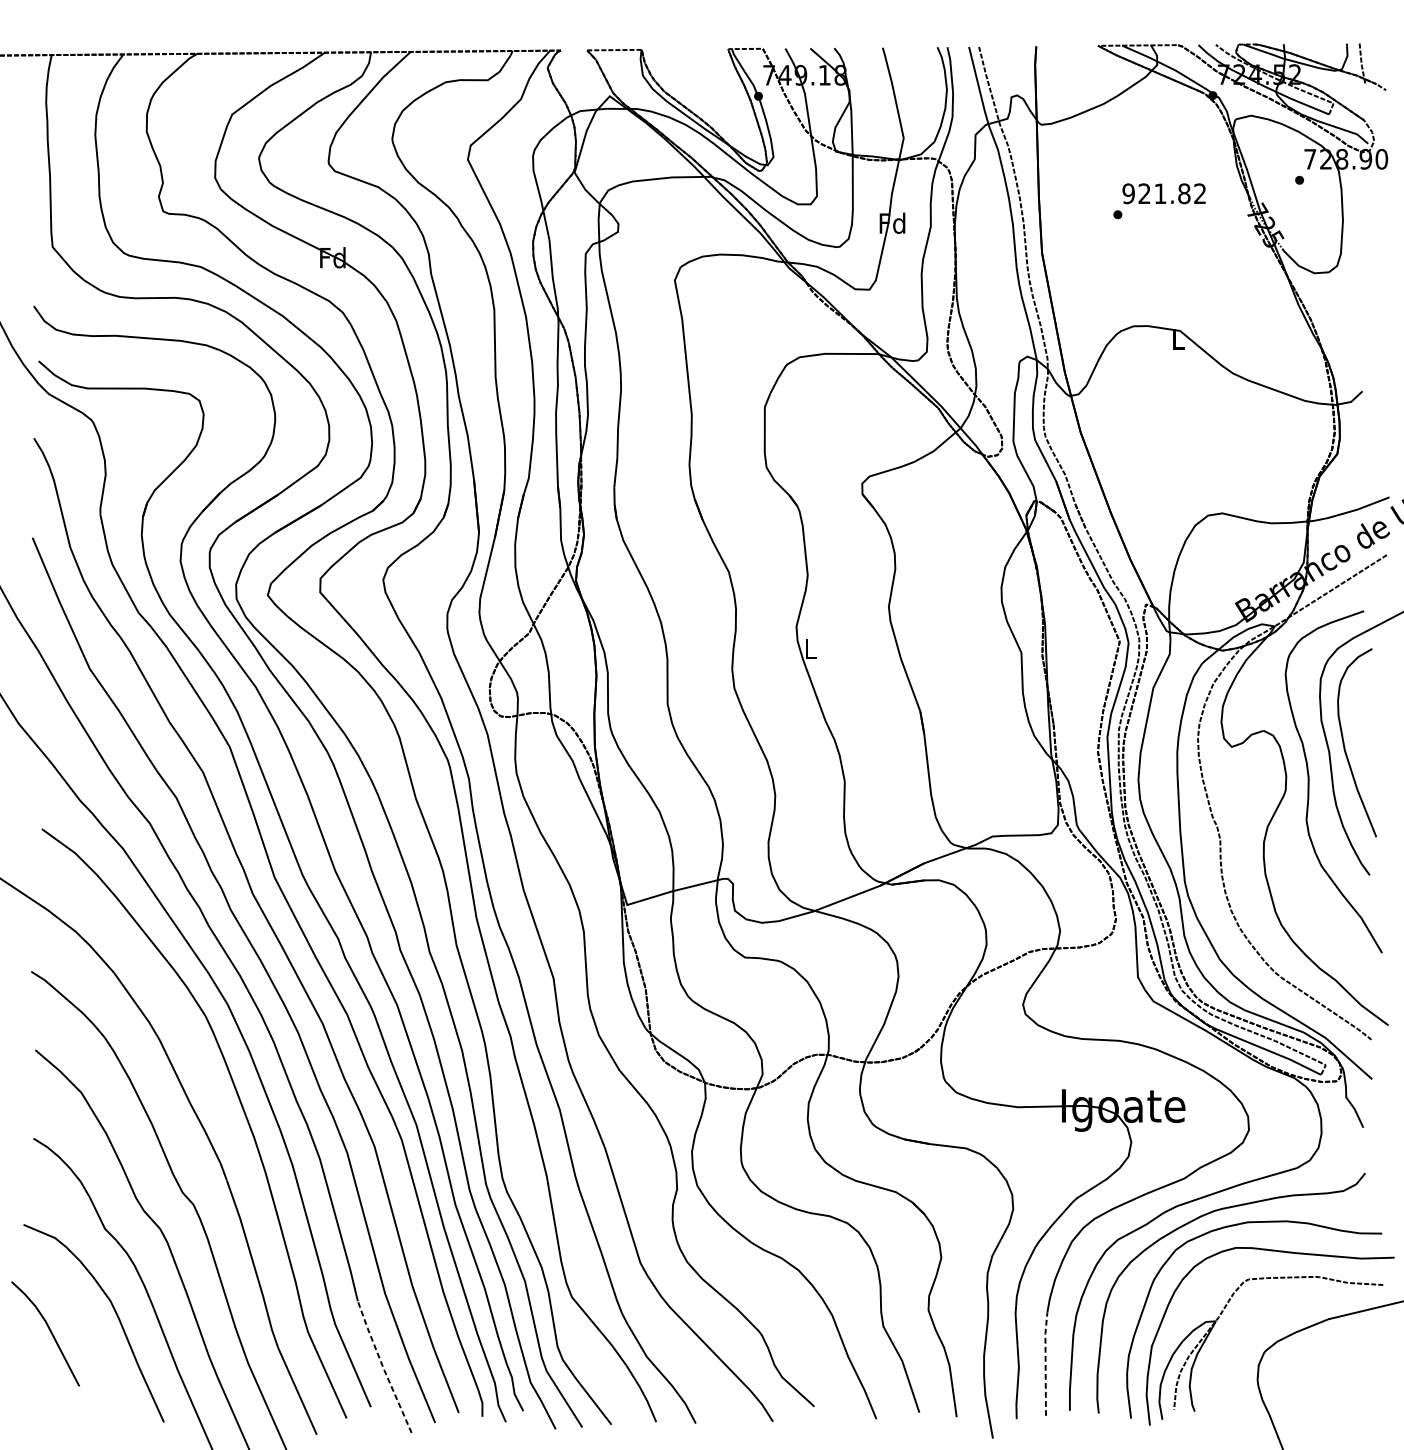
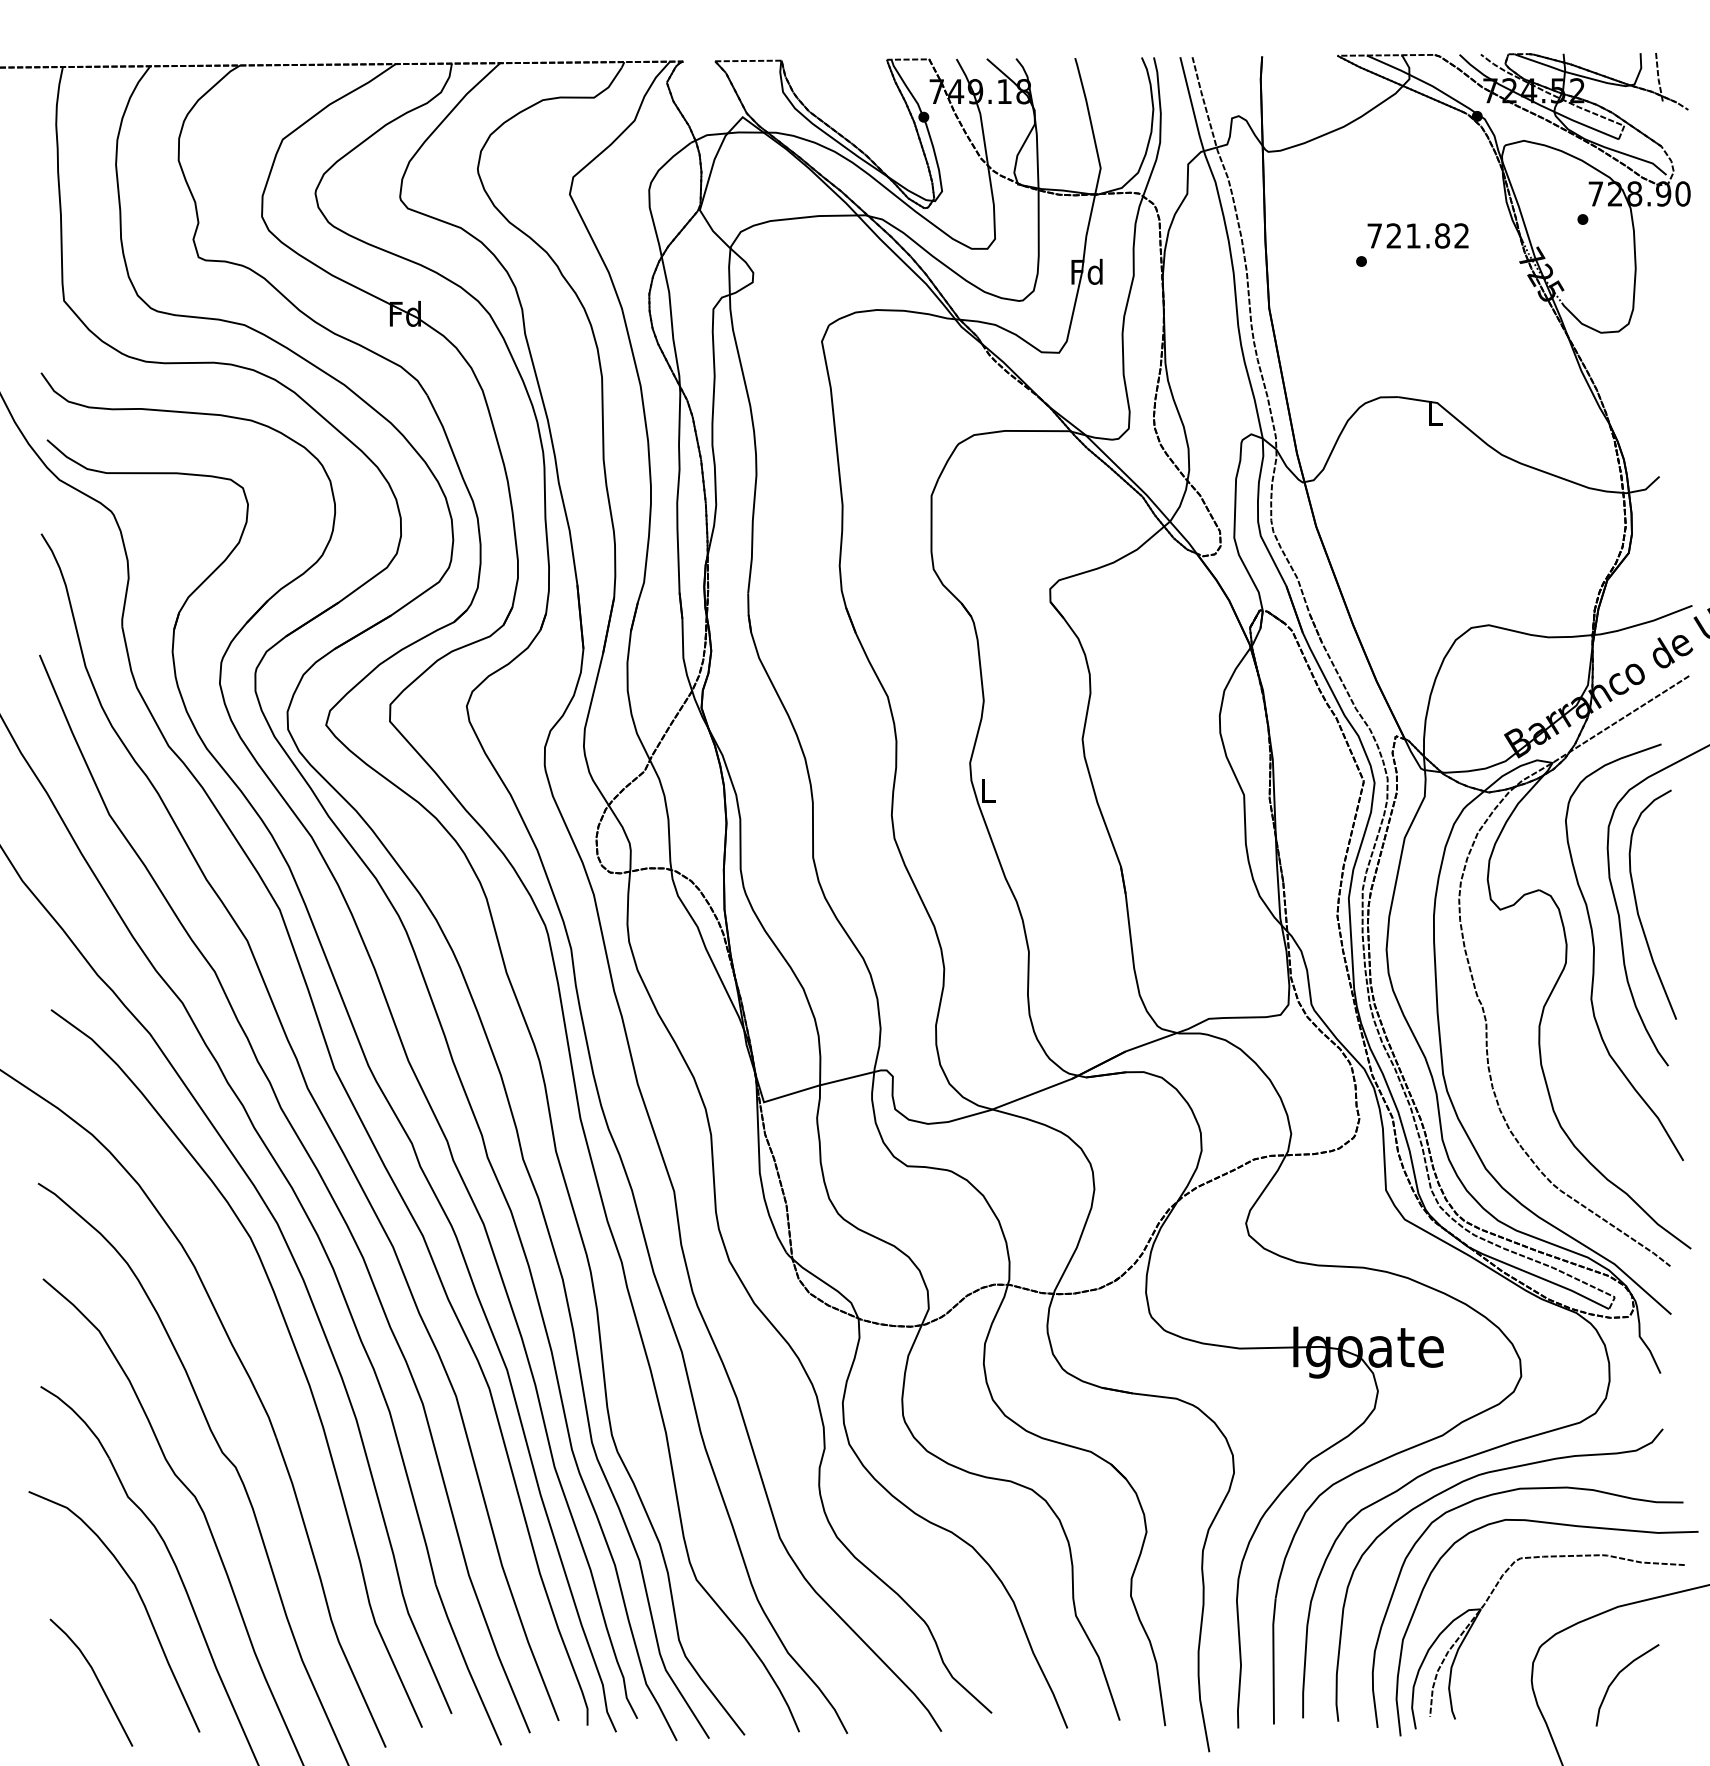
text: (1128, 193) -> (1374, 235), 921.82 -> 721.82
line: (49, 1331) -> (96, 1679), moved
line: (1045, 1363) -> (1273, 1660), dashed -> solid
line: (383, 1367) -> (466, 1665), dashed -> solid
curve: (1327, 1378) -> (1616, 1678), added

